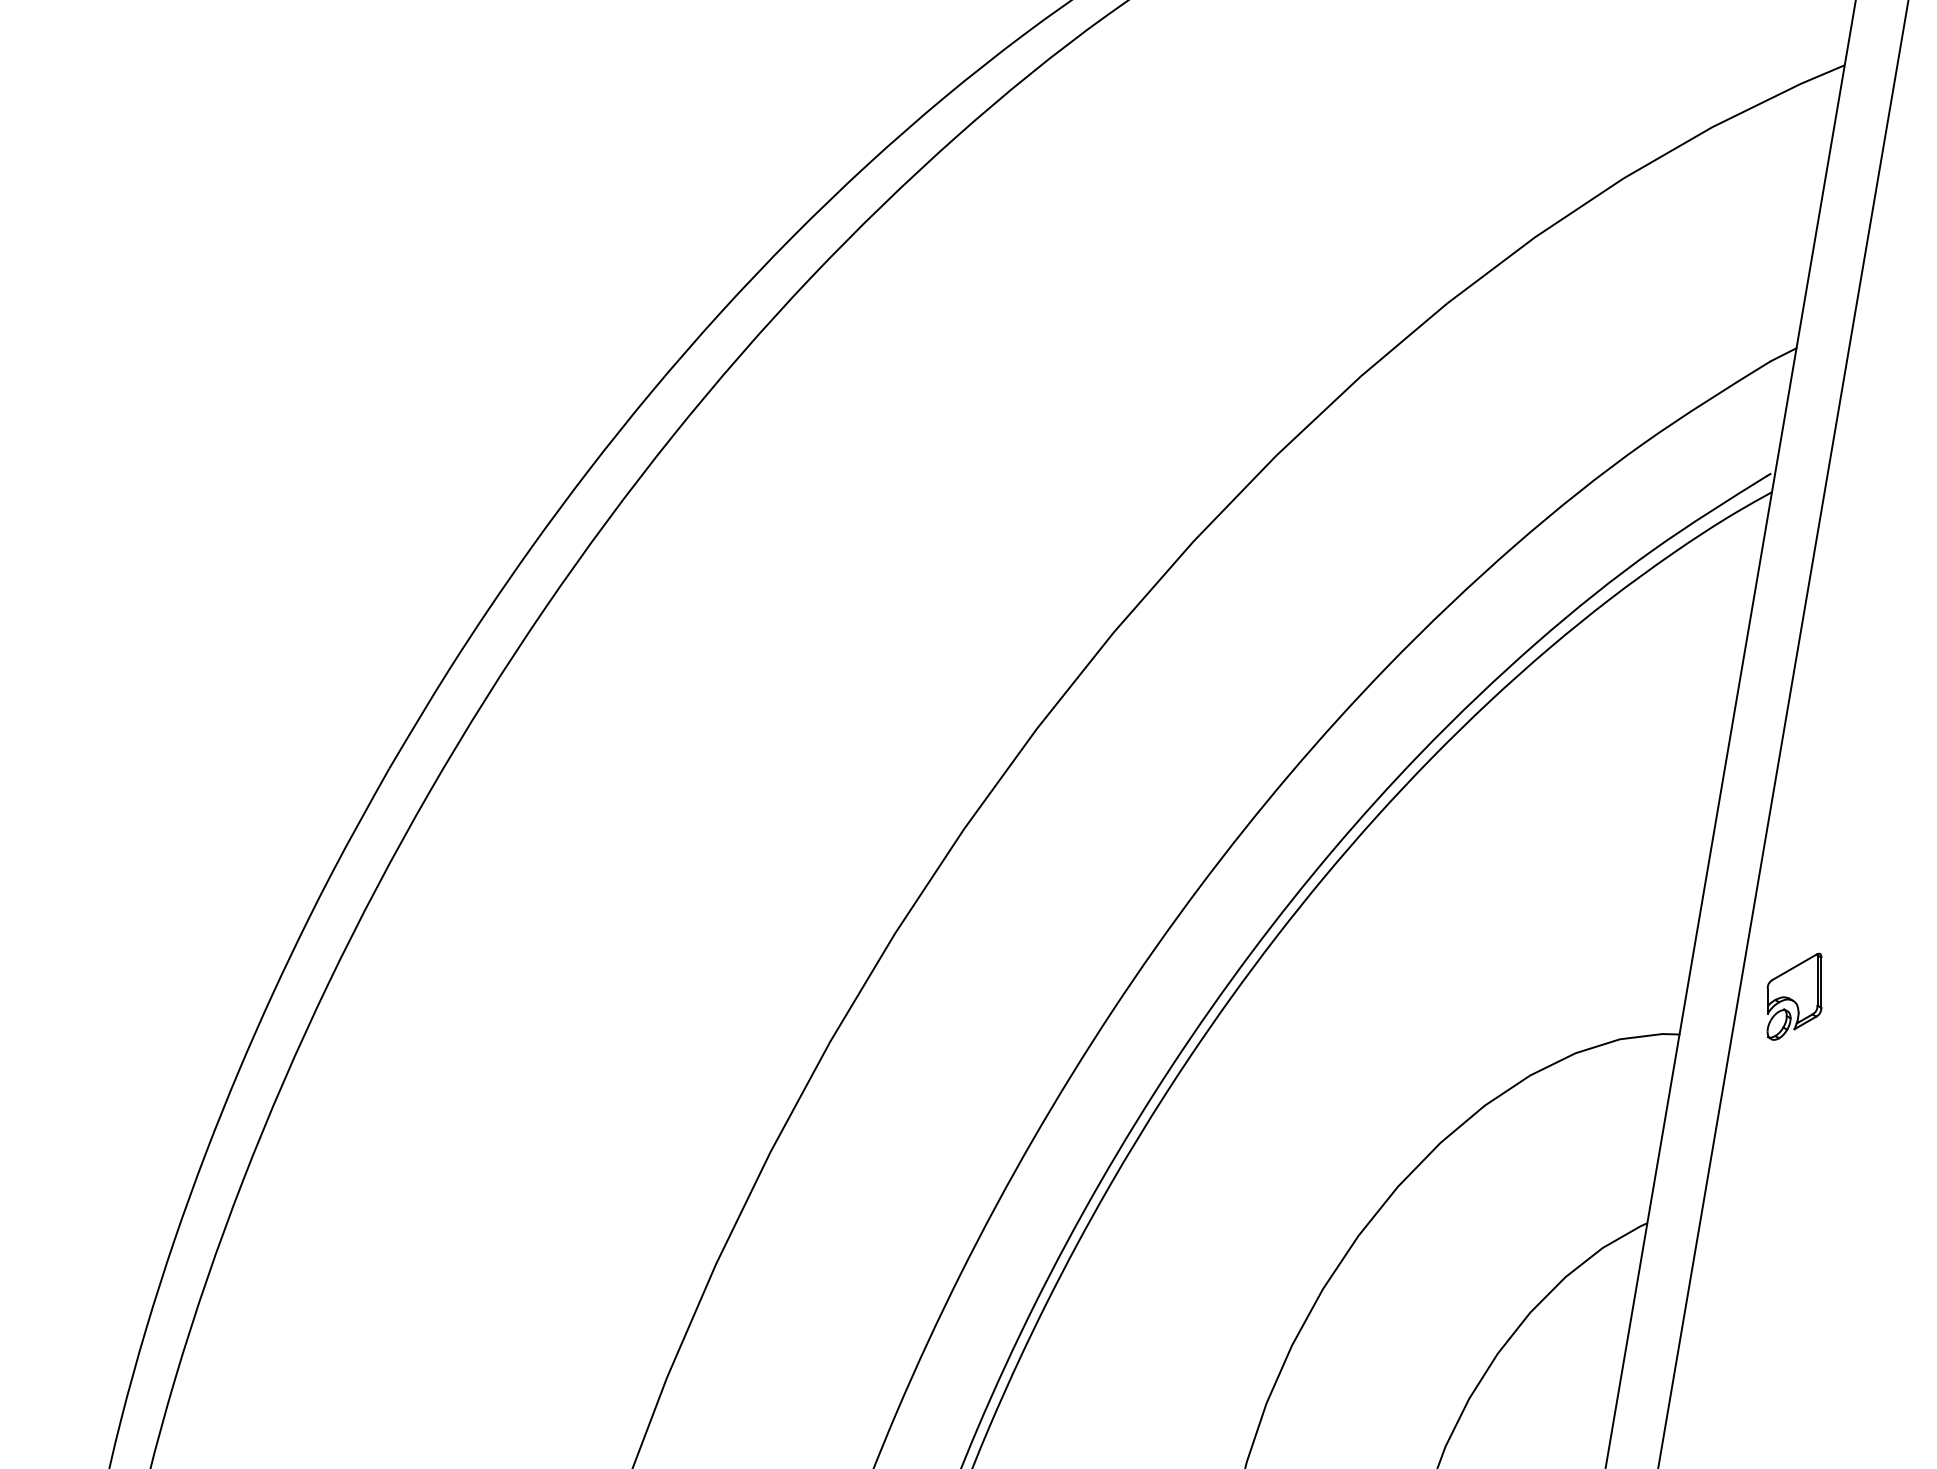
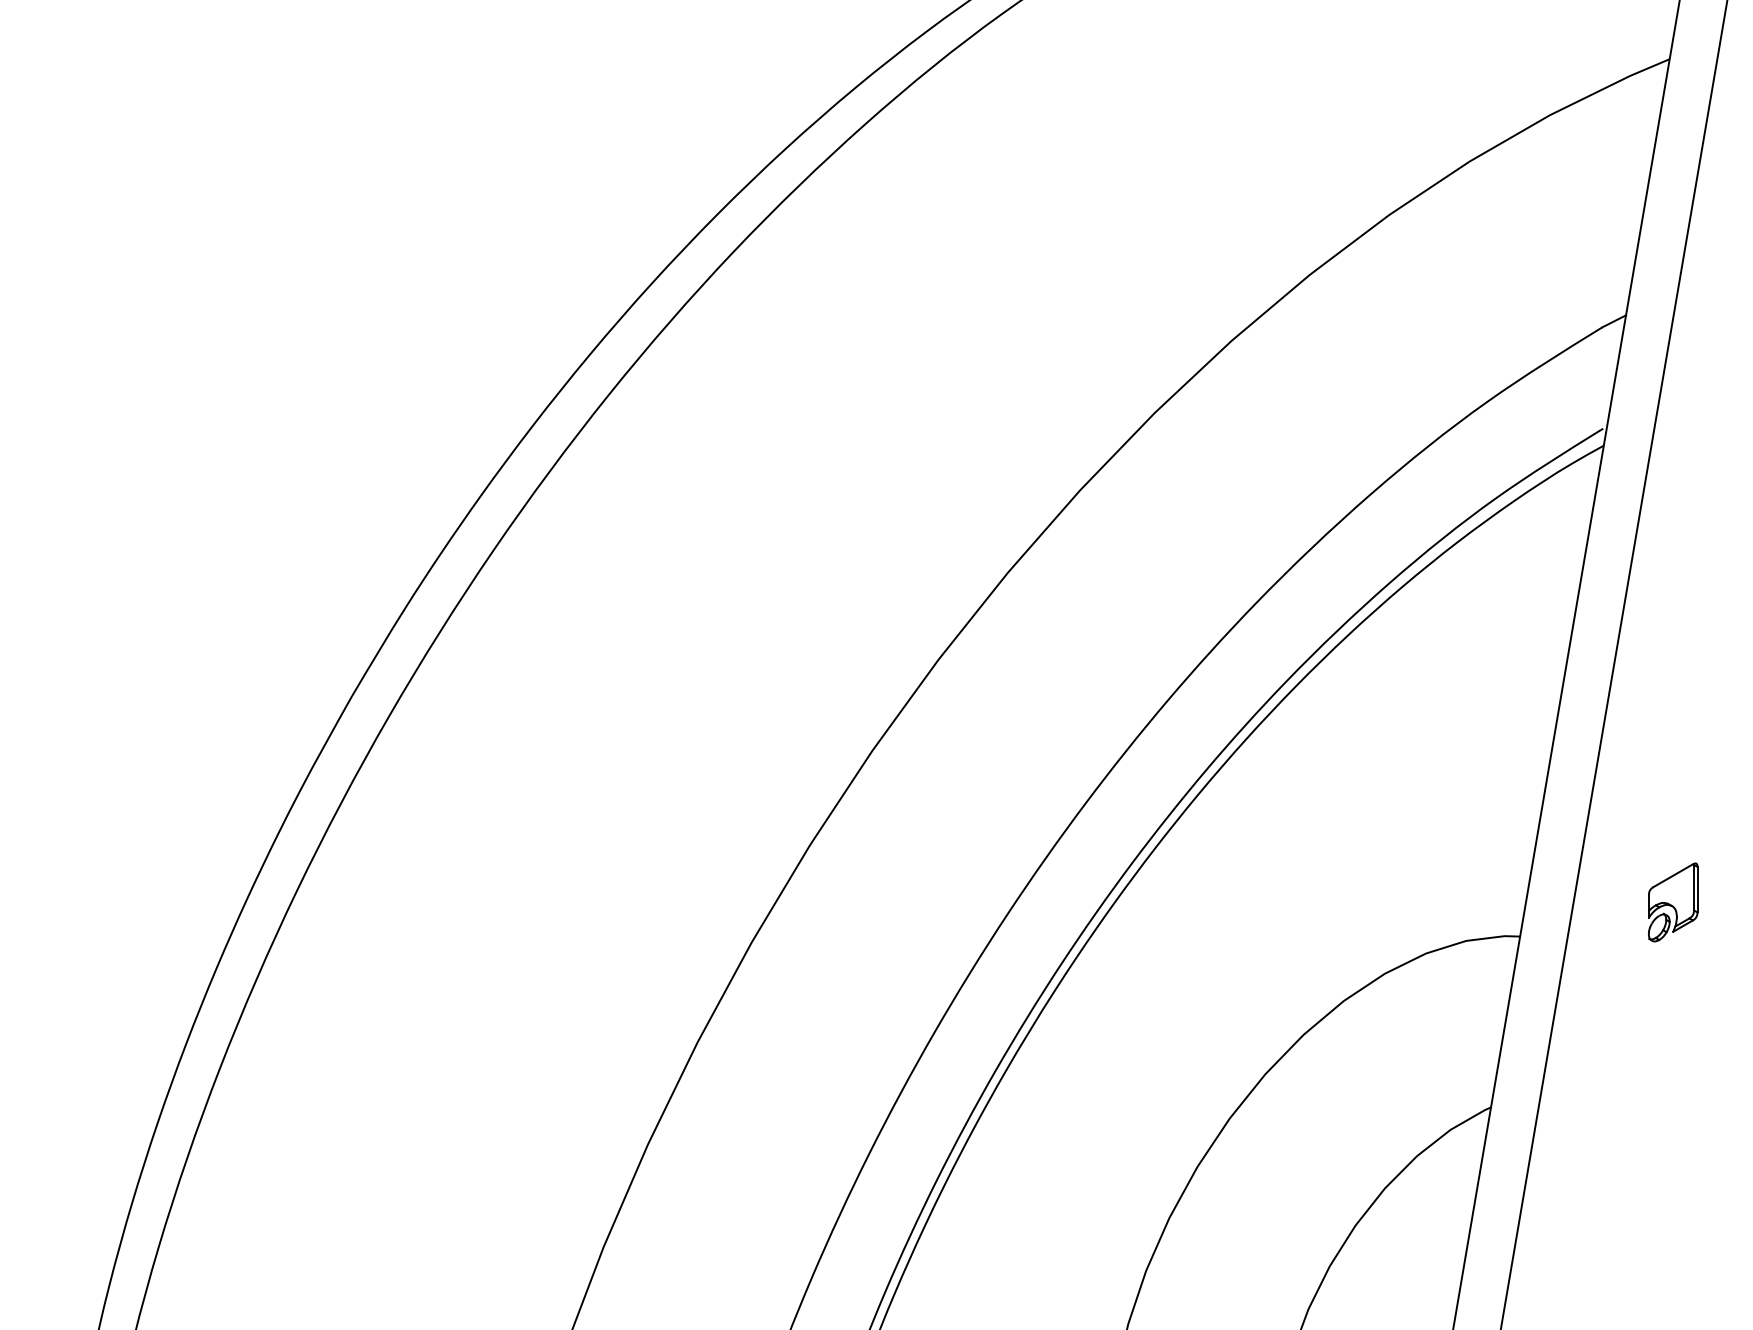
part: (1794, 996) -> (1673, 902), moved

